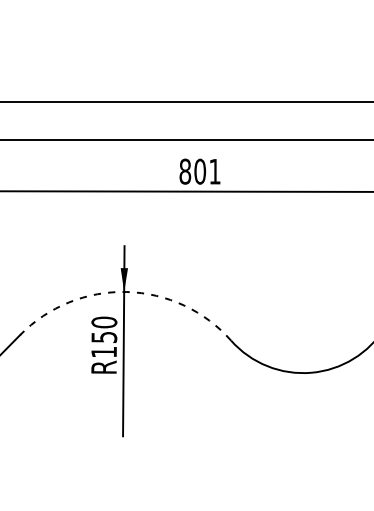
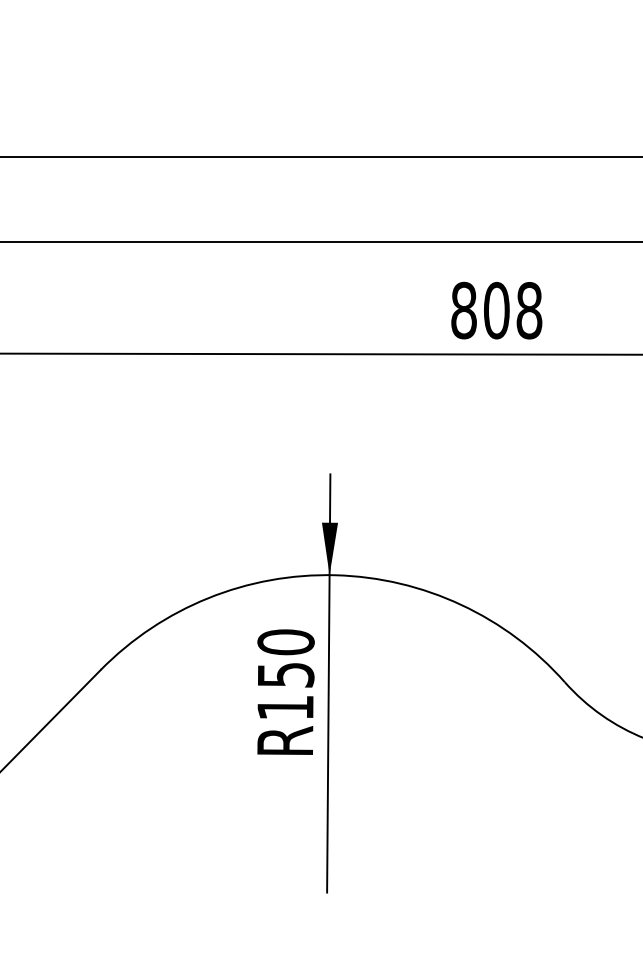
text: (214, 171) -> (528, 310), 801 -> 808
arc: (126, 292) -> (334, 576), dashed -> solid

